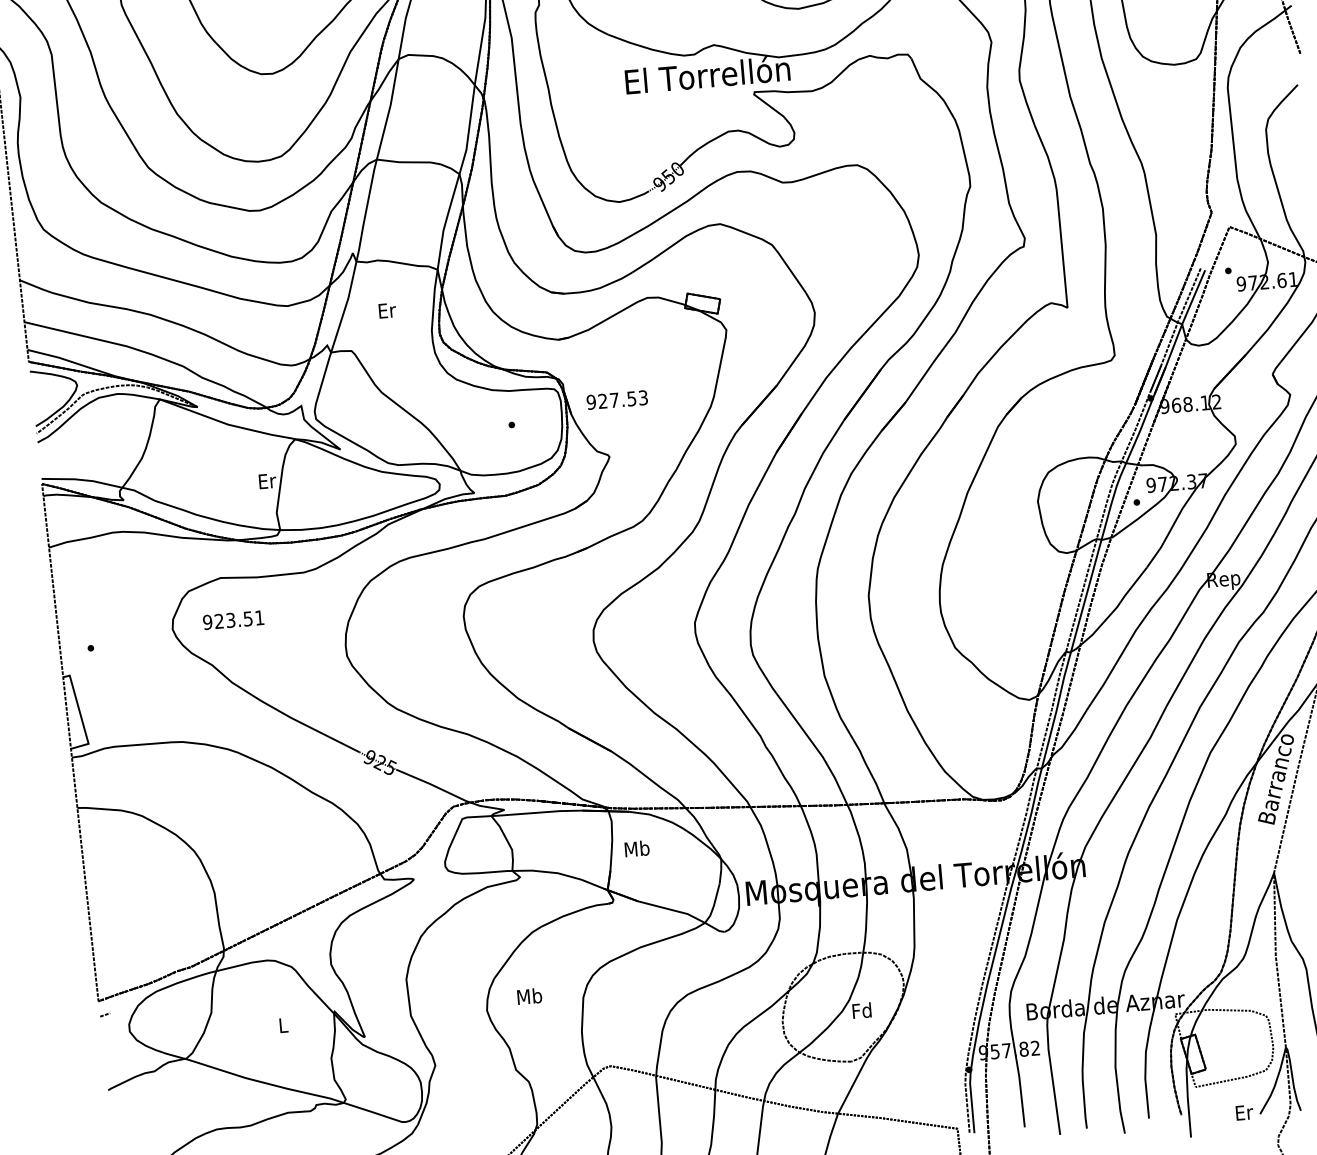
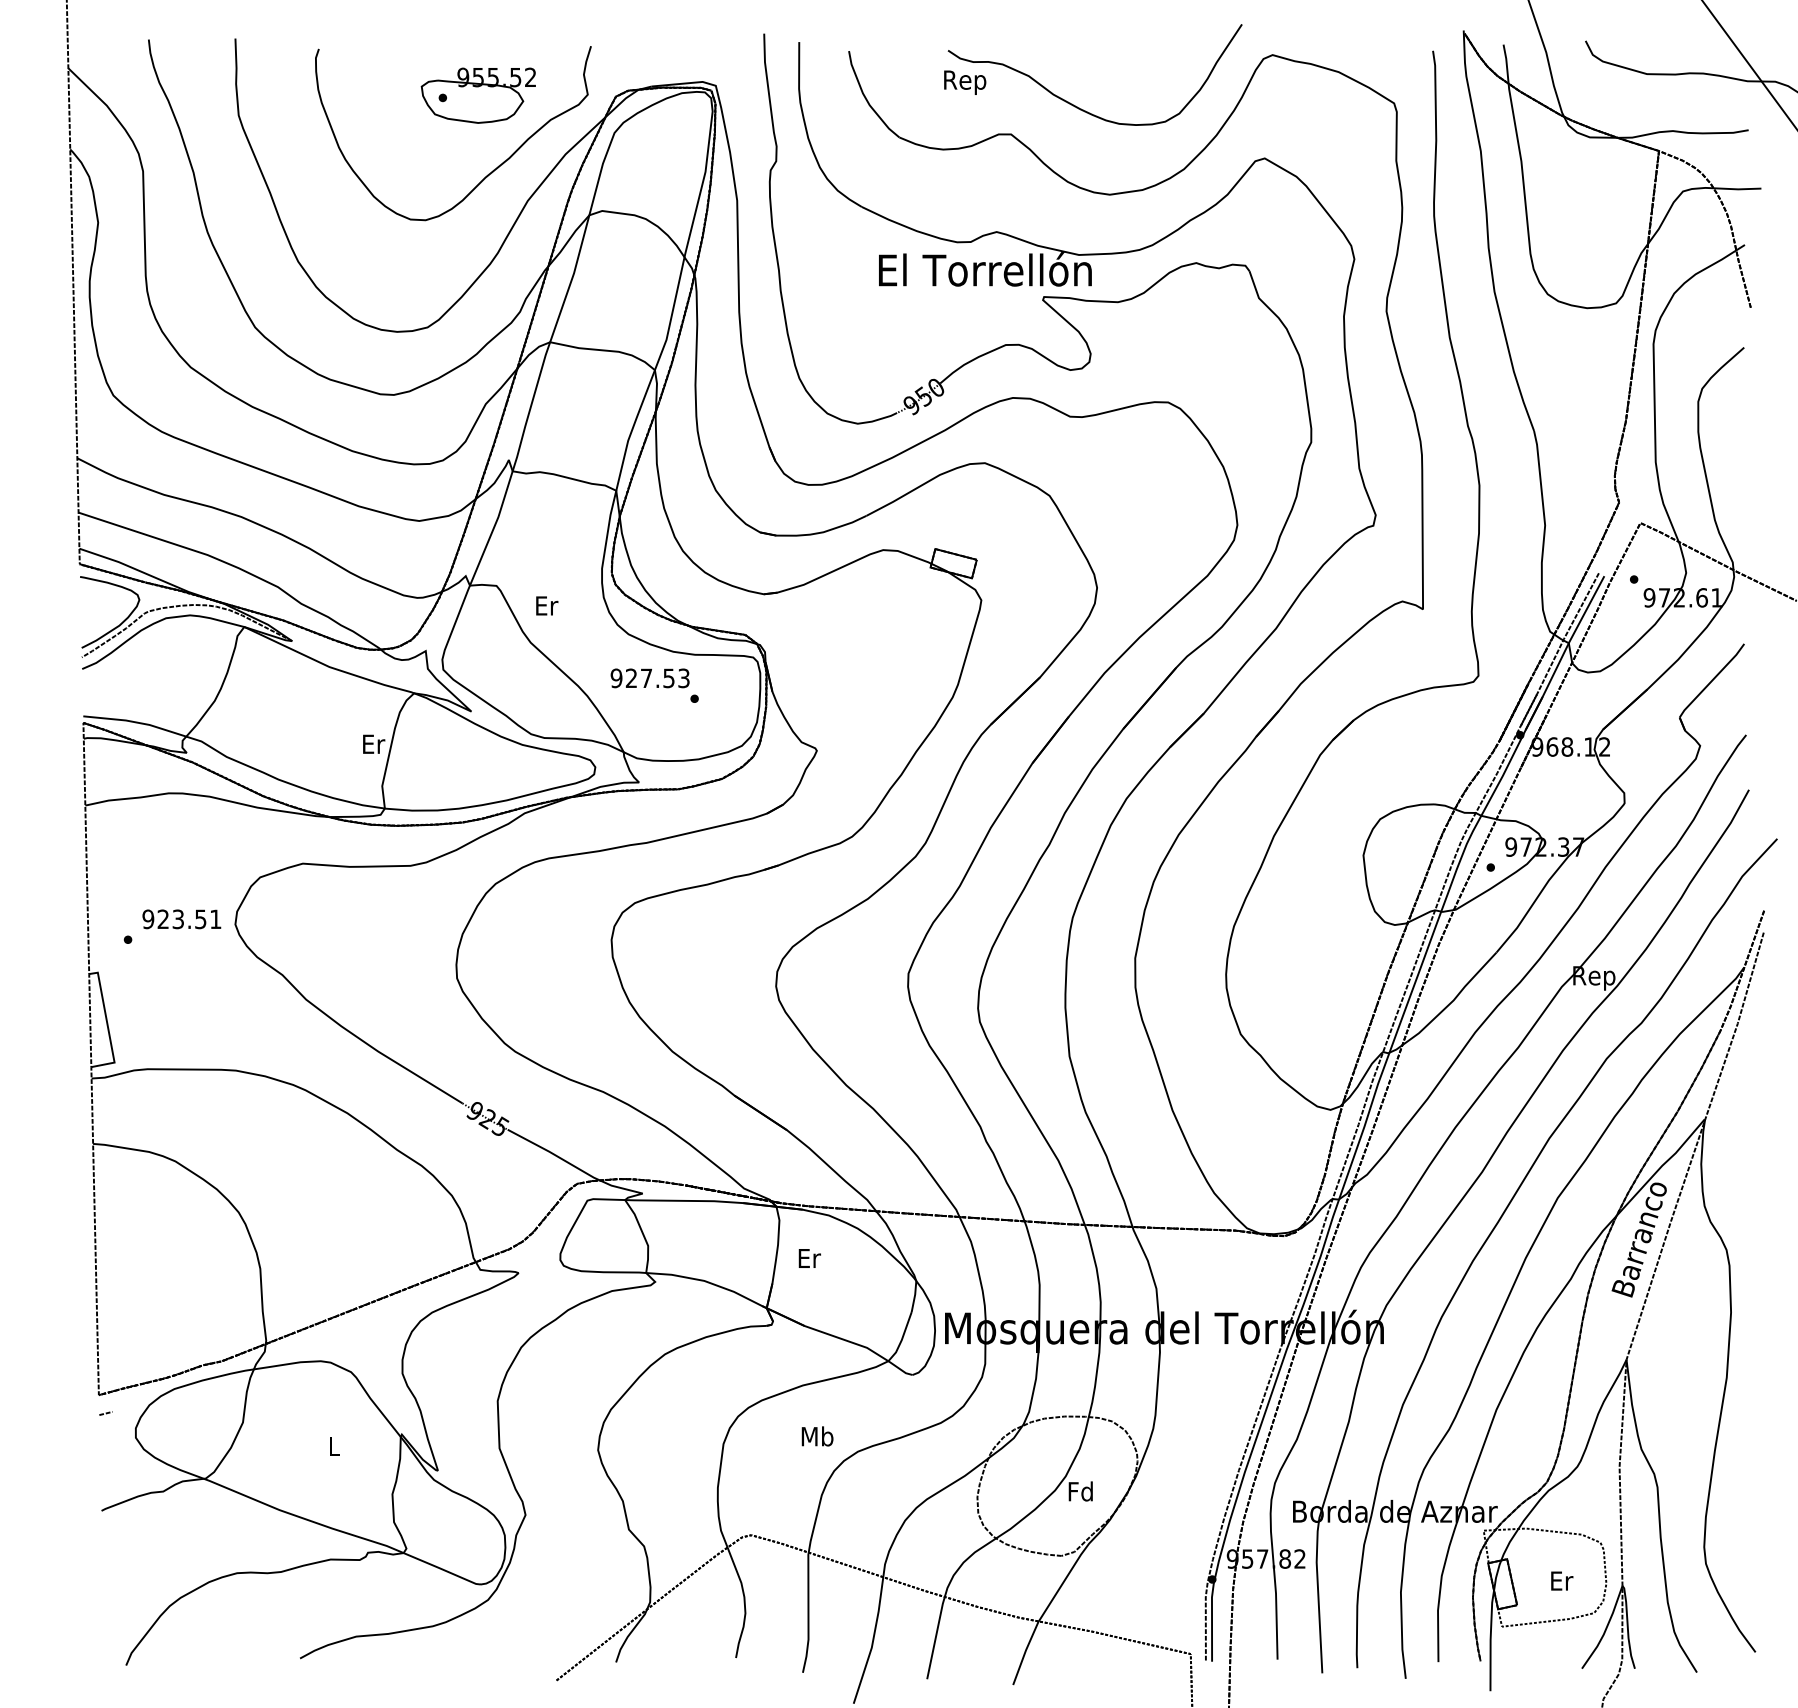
text: (387, 310) -> (547, 605), moved
text: (616, 400) -> (649, 678), moved
text: (233, 620) -> (181, 919), moved
text: (637, 848) -> (809, 1258), Mb -> Er
text: (529, 996) -> (817, 1436), moved
text: (1244, 1112) -> (1562, 1580), moved

